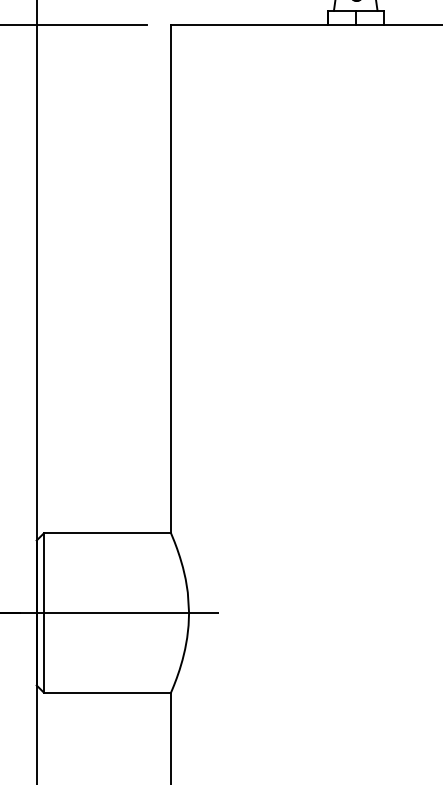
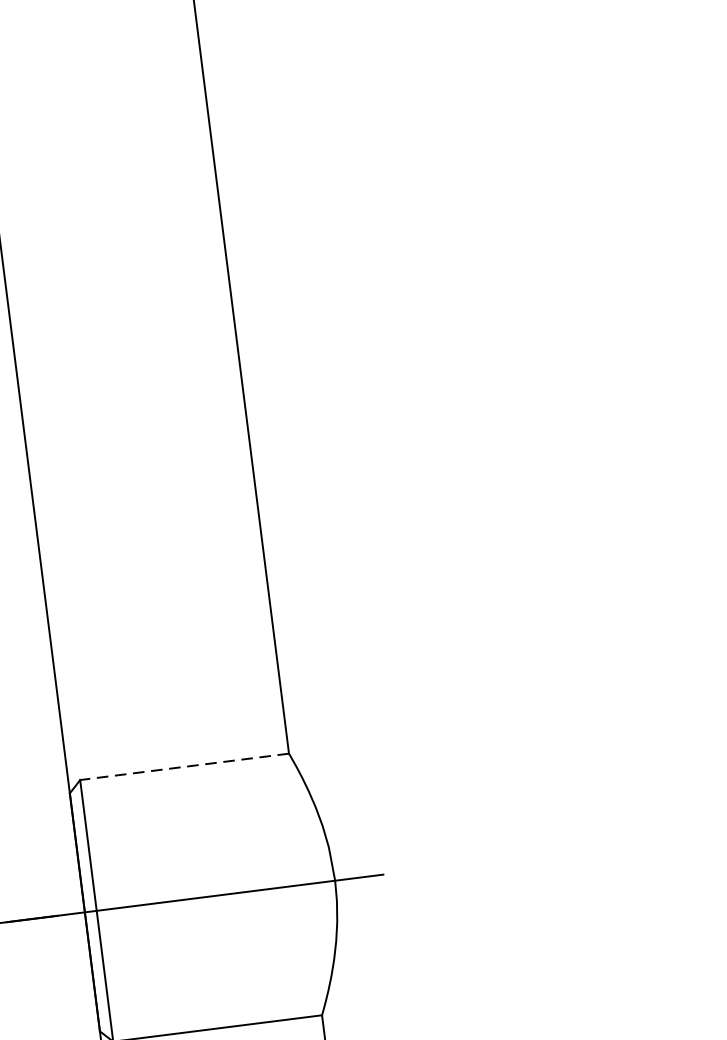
line: (107, 533) -> (184, 767), solid -> dashed

